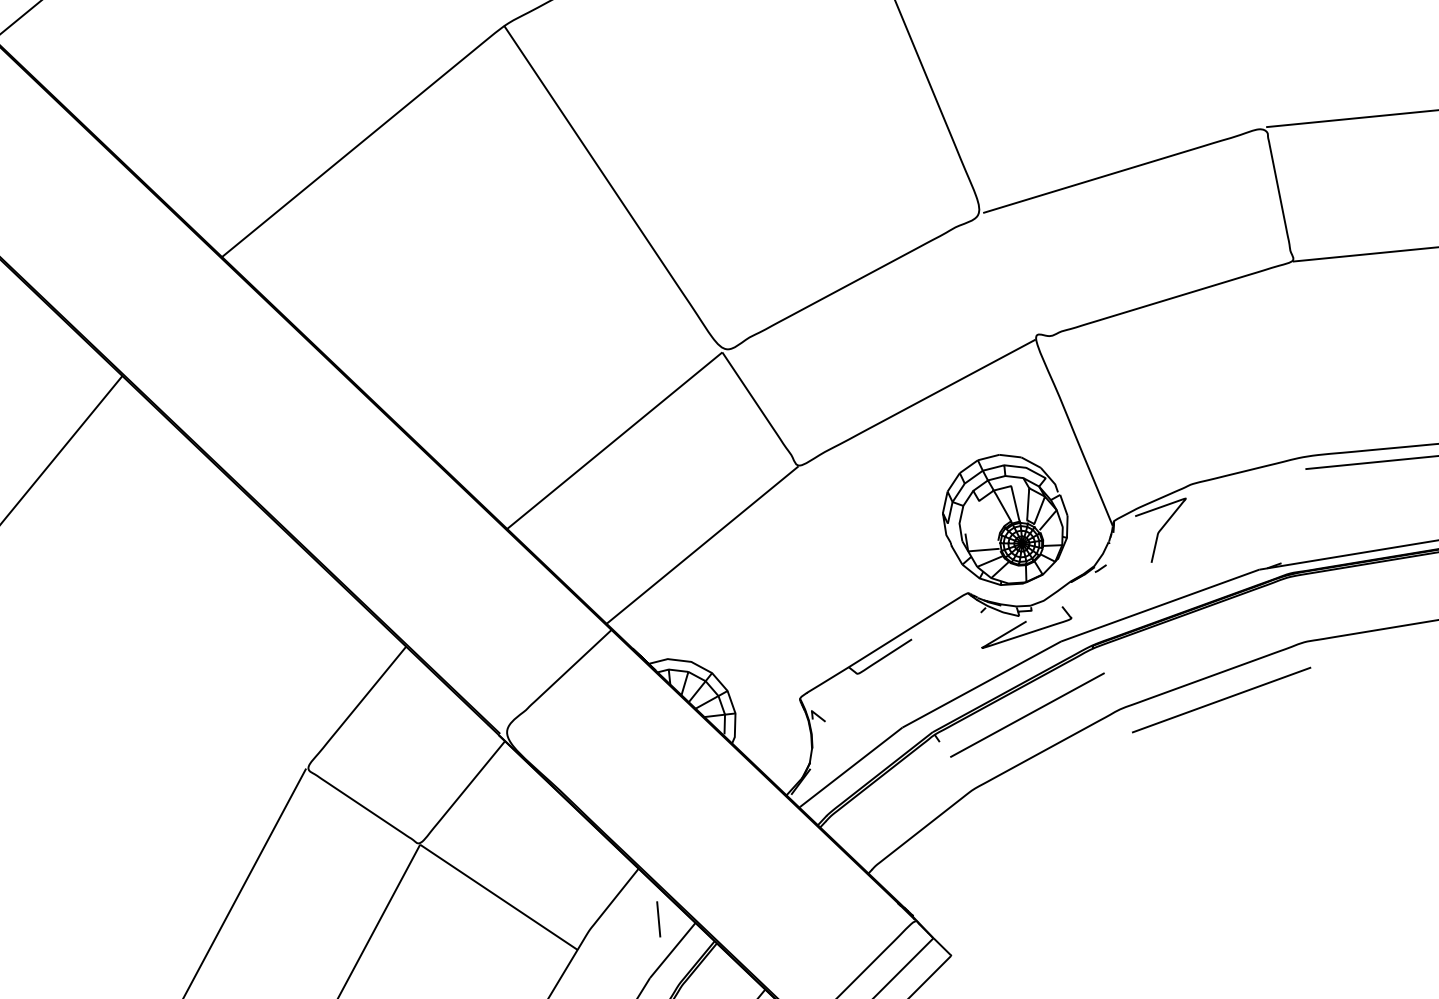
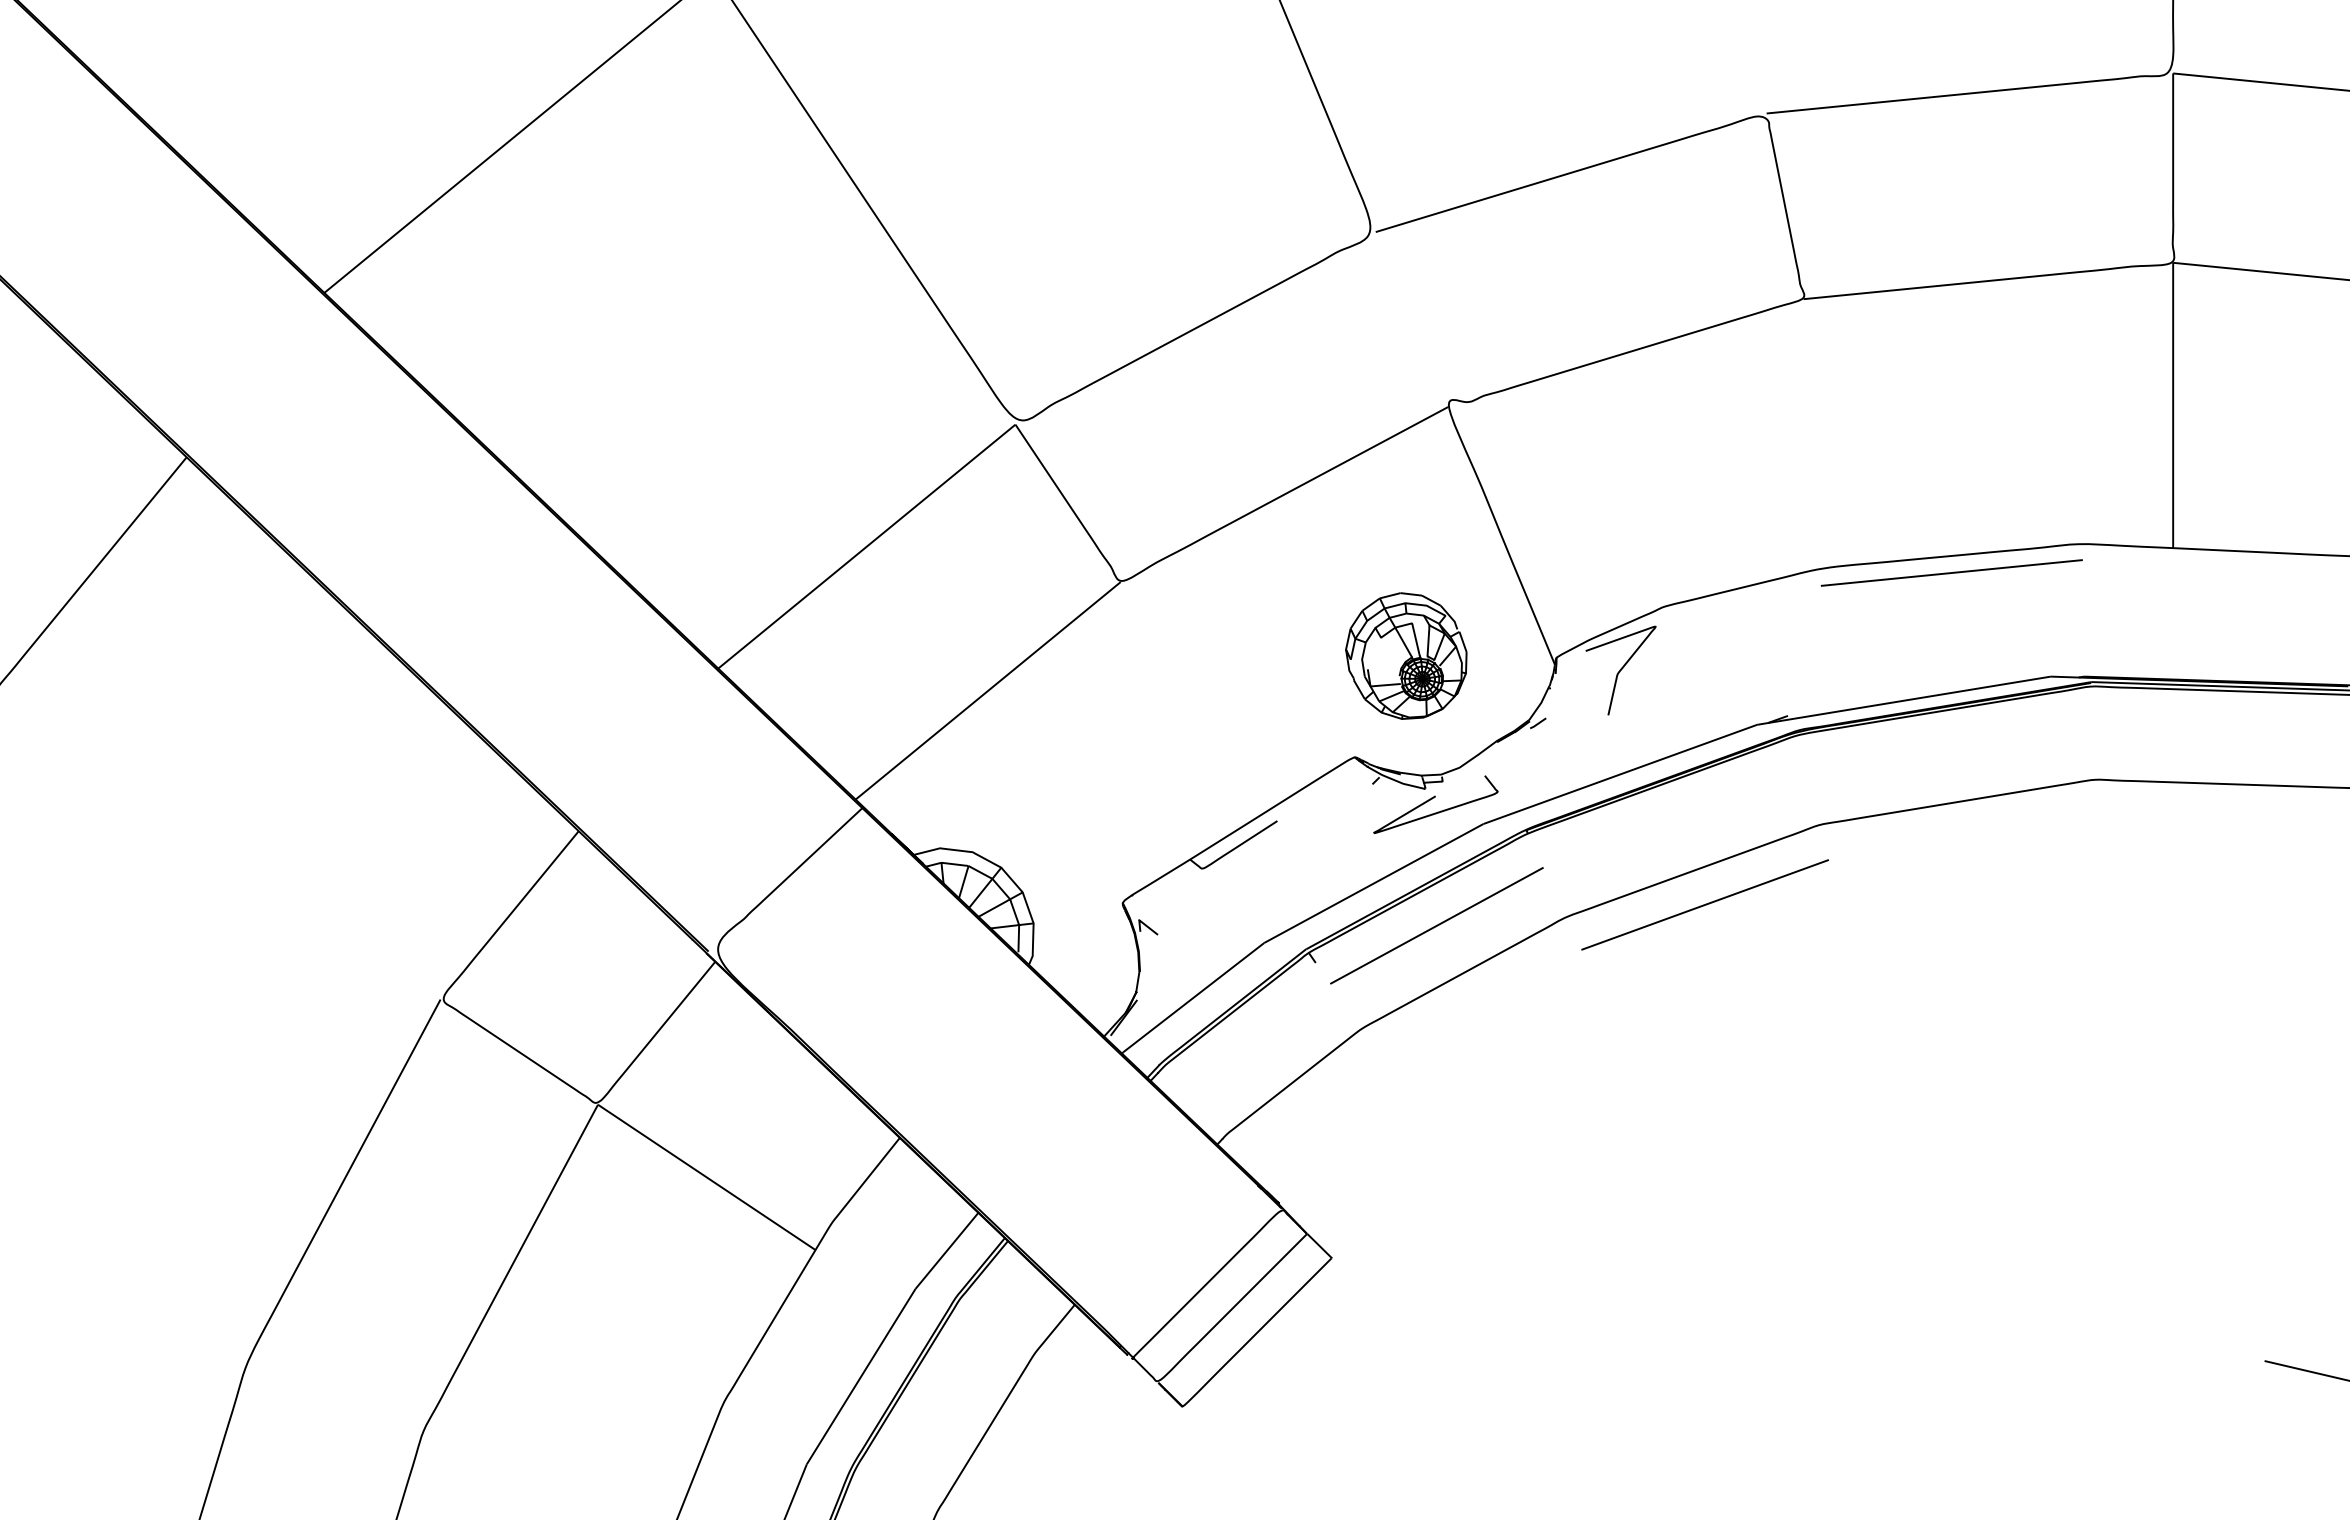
part: (1005, 519) -> (1406, 655), size x0.7
line: (658, 919) -> (927, 1207), removed

